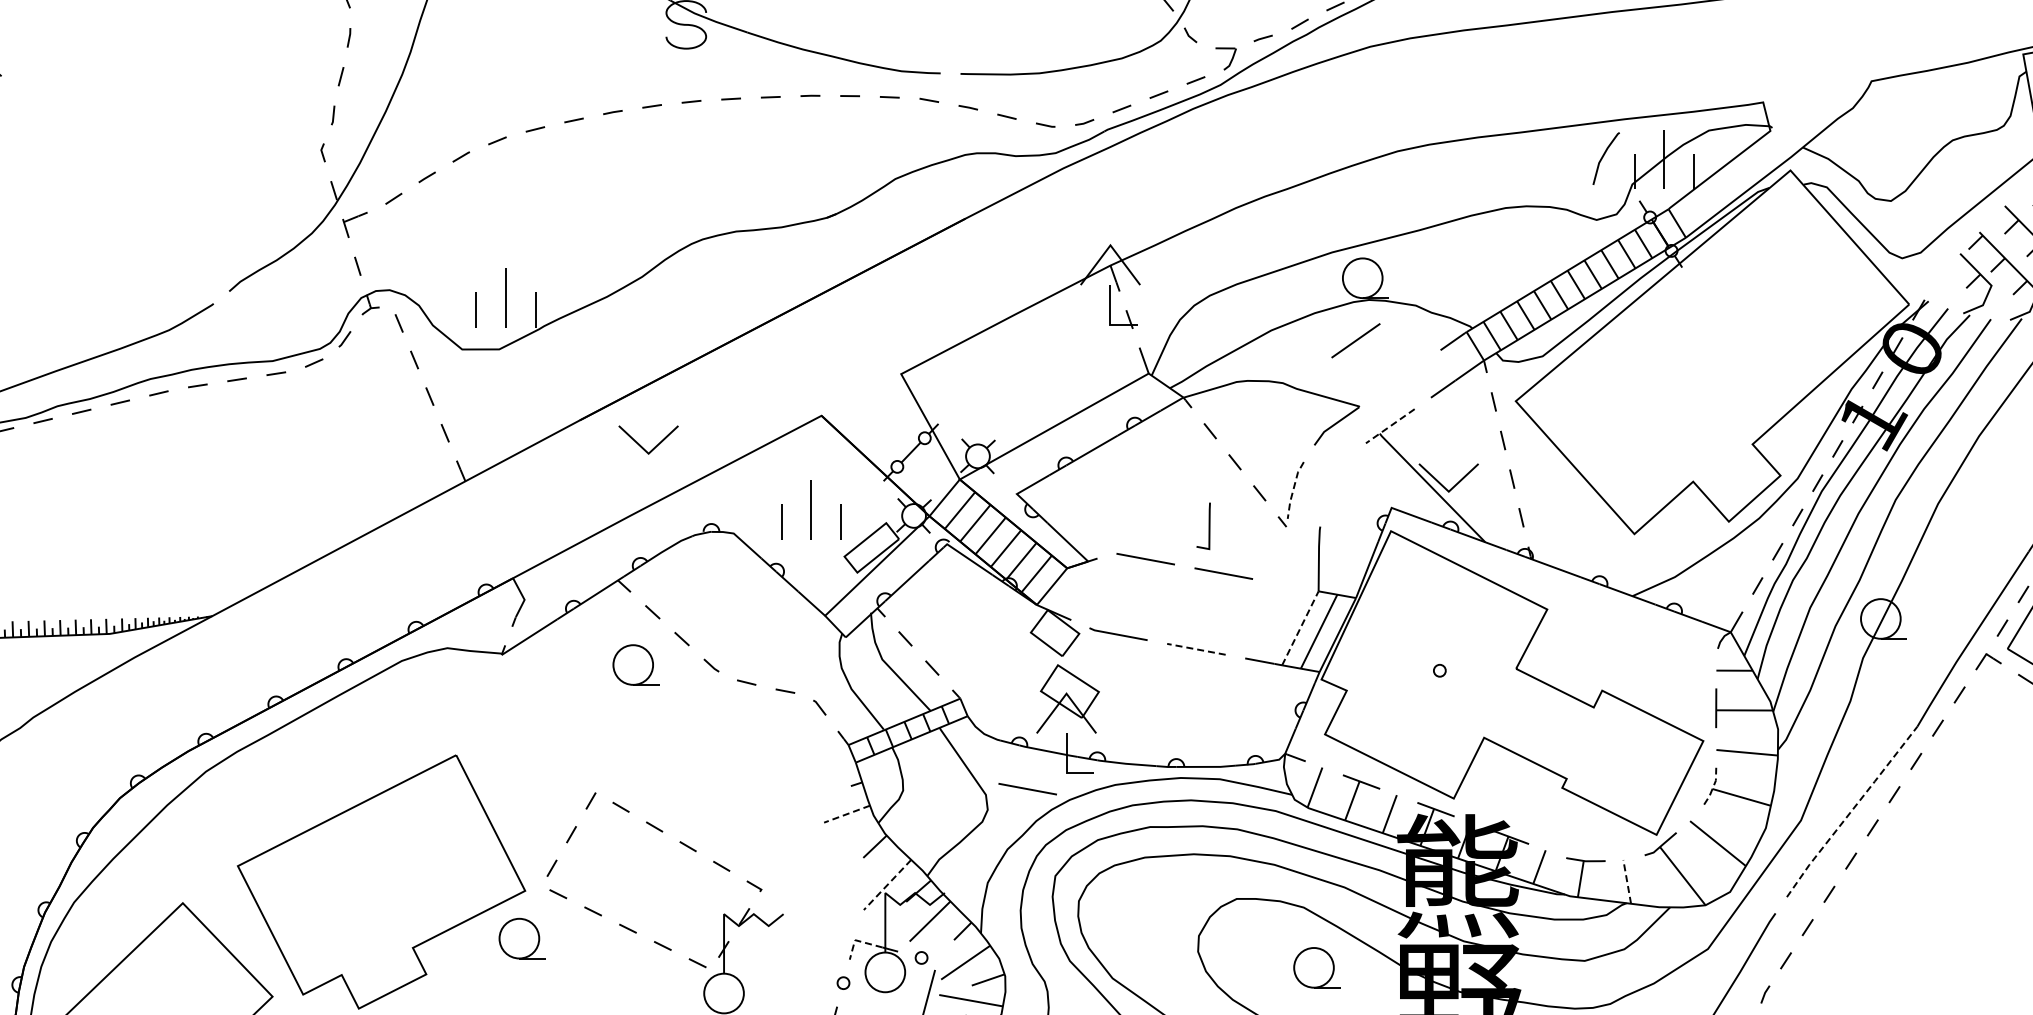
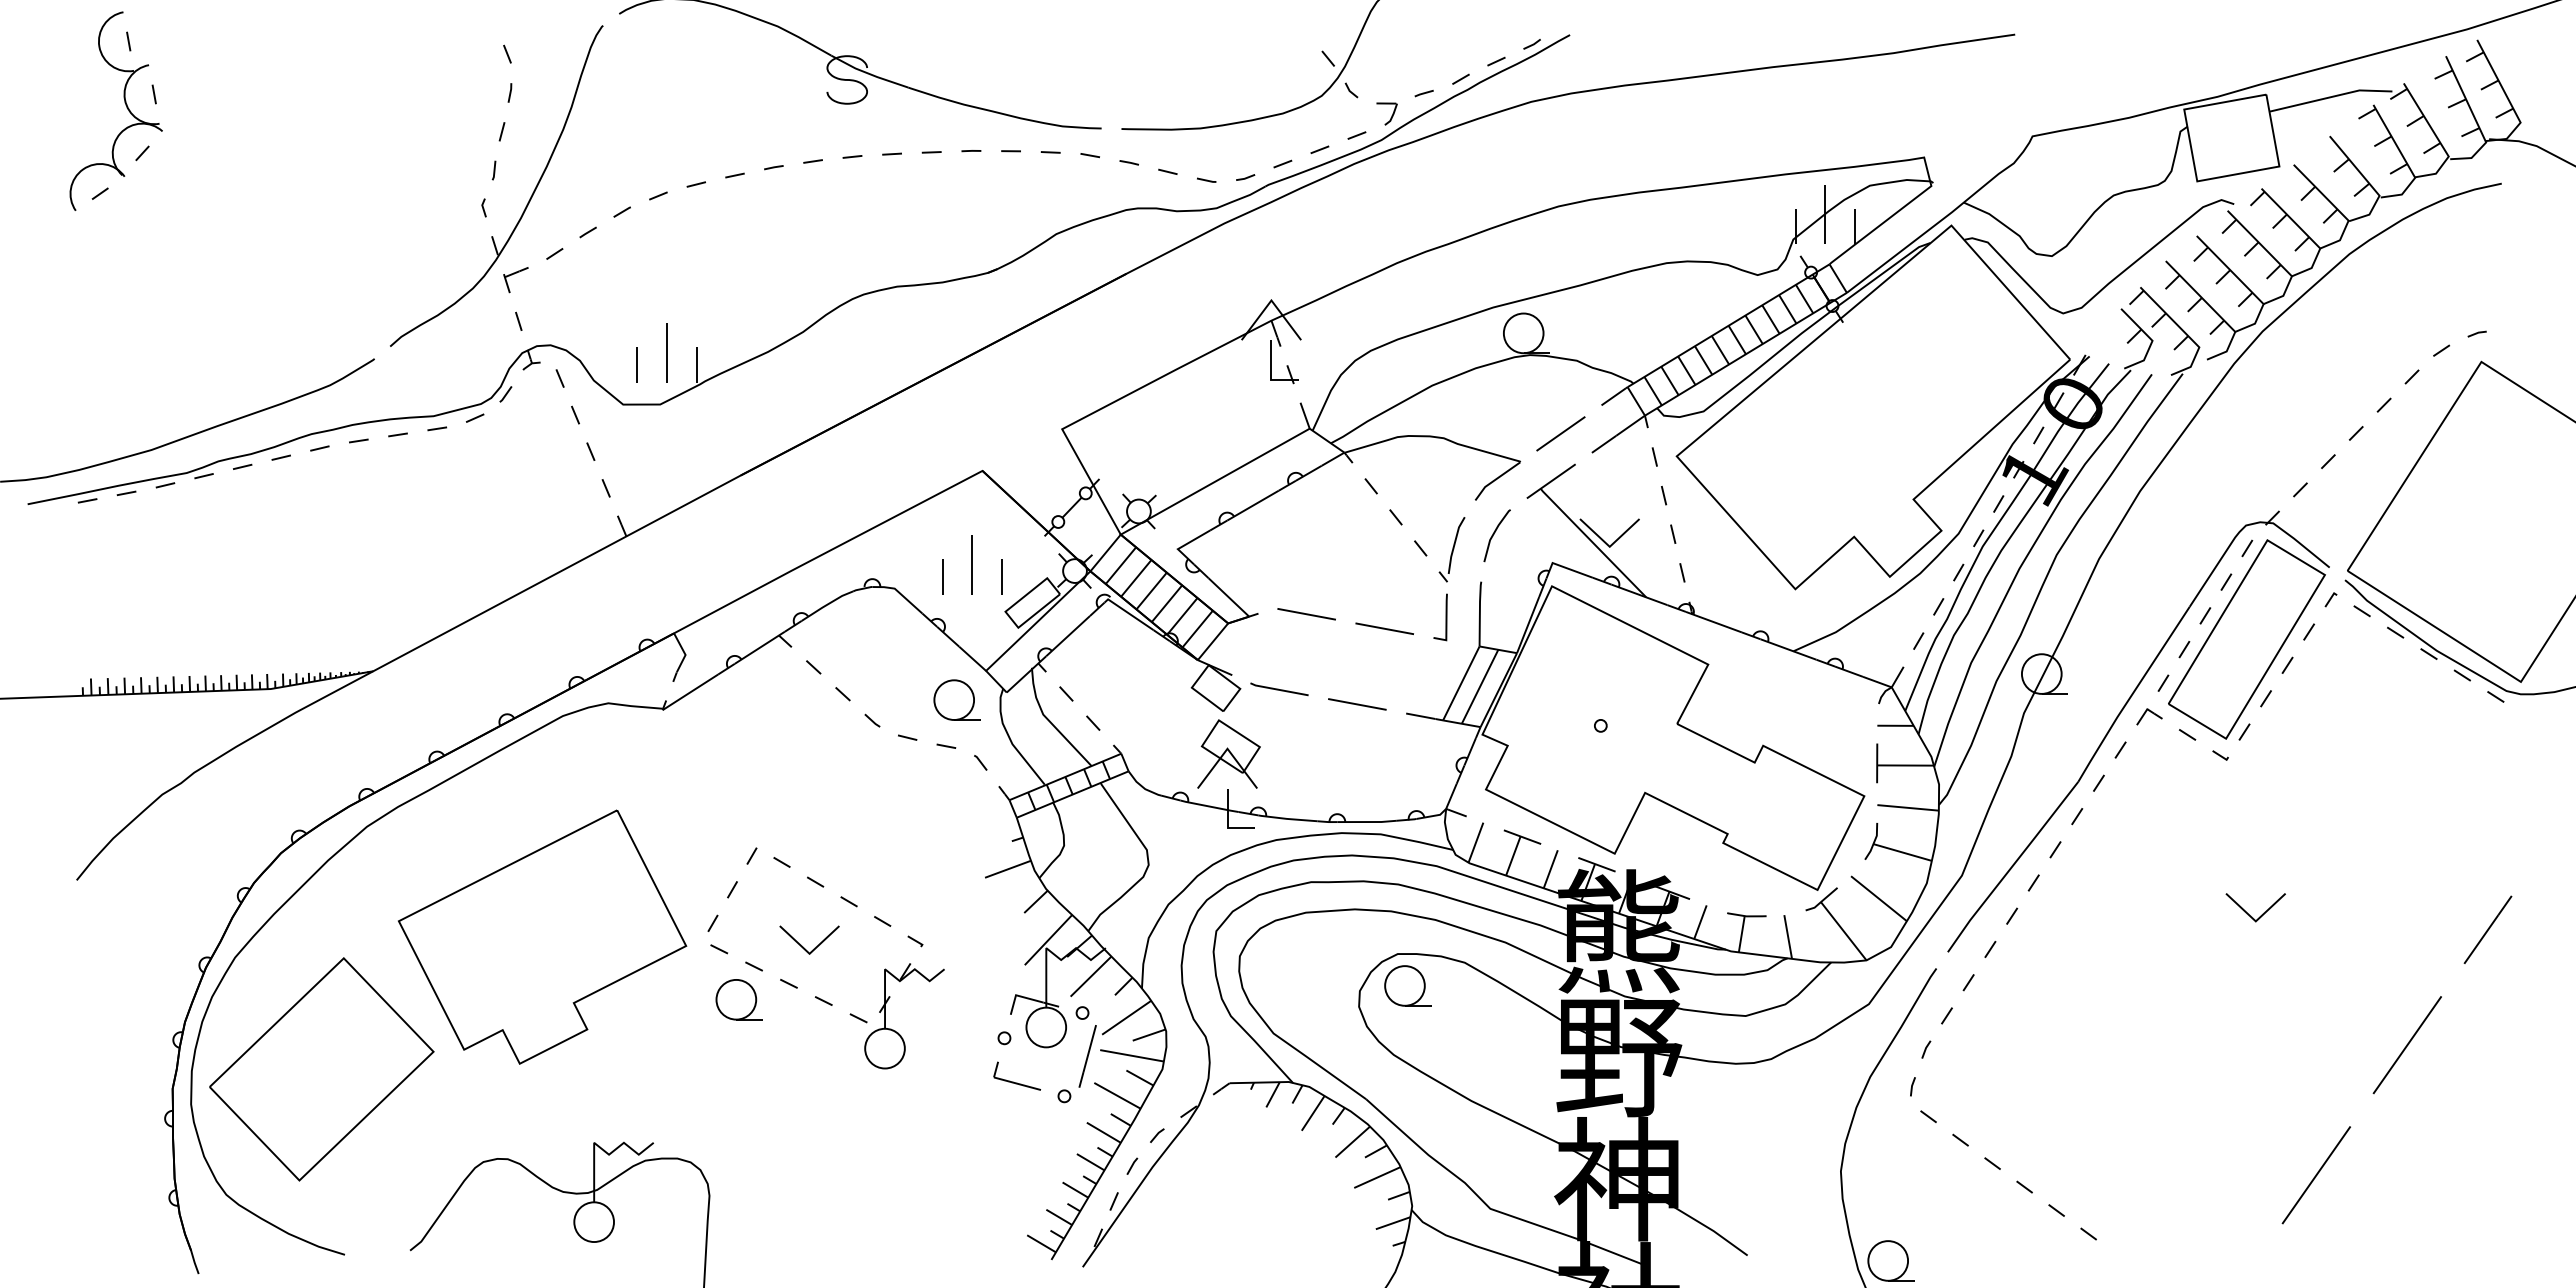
line: (1603, 157) -> (1494, 534), moved
line: (1355, 340) -> (1560, 433), moved
line: (1390, 426) -> (1551, 481), dashed -> solid
part: (641, 445) -> (802, 945), moved
line: (1293, 490) -> (1454, 545), dashed -> solid
line: (1208, 526) -> (1445, 617), moved
line: (1300, 628) -> (1461, 683), dashed -> solid
line: (1196, 649) -> (1357, 704), dashed -> solid
part: (635, 664) -> (956, 699), moved
line: (1713, 787) -> (1874, 842), dashed -> solid
line: (1027, 789) -> (1188, 844), removed
line: (1851, 811) -> (2012, 866), dashed -> solid
line: (846, 814) -> (1007, 869), dashed -> solid
line: (1627, 881) -> (1788, 936), dashed -> solid
line: (887, 885) -> (1048, 940), dashed -> solid
part: (521, 938) -> (738, 999), moved
line: (857, 941) -> (1018, 996), dashed -> solid
part: (1316, 967) -> (1407, 985), moved

